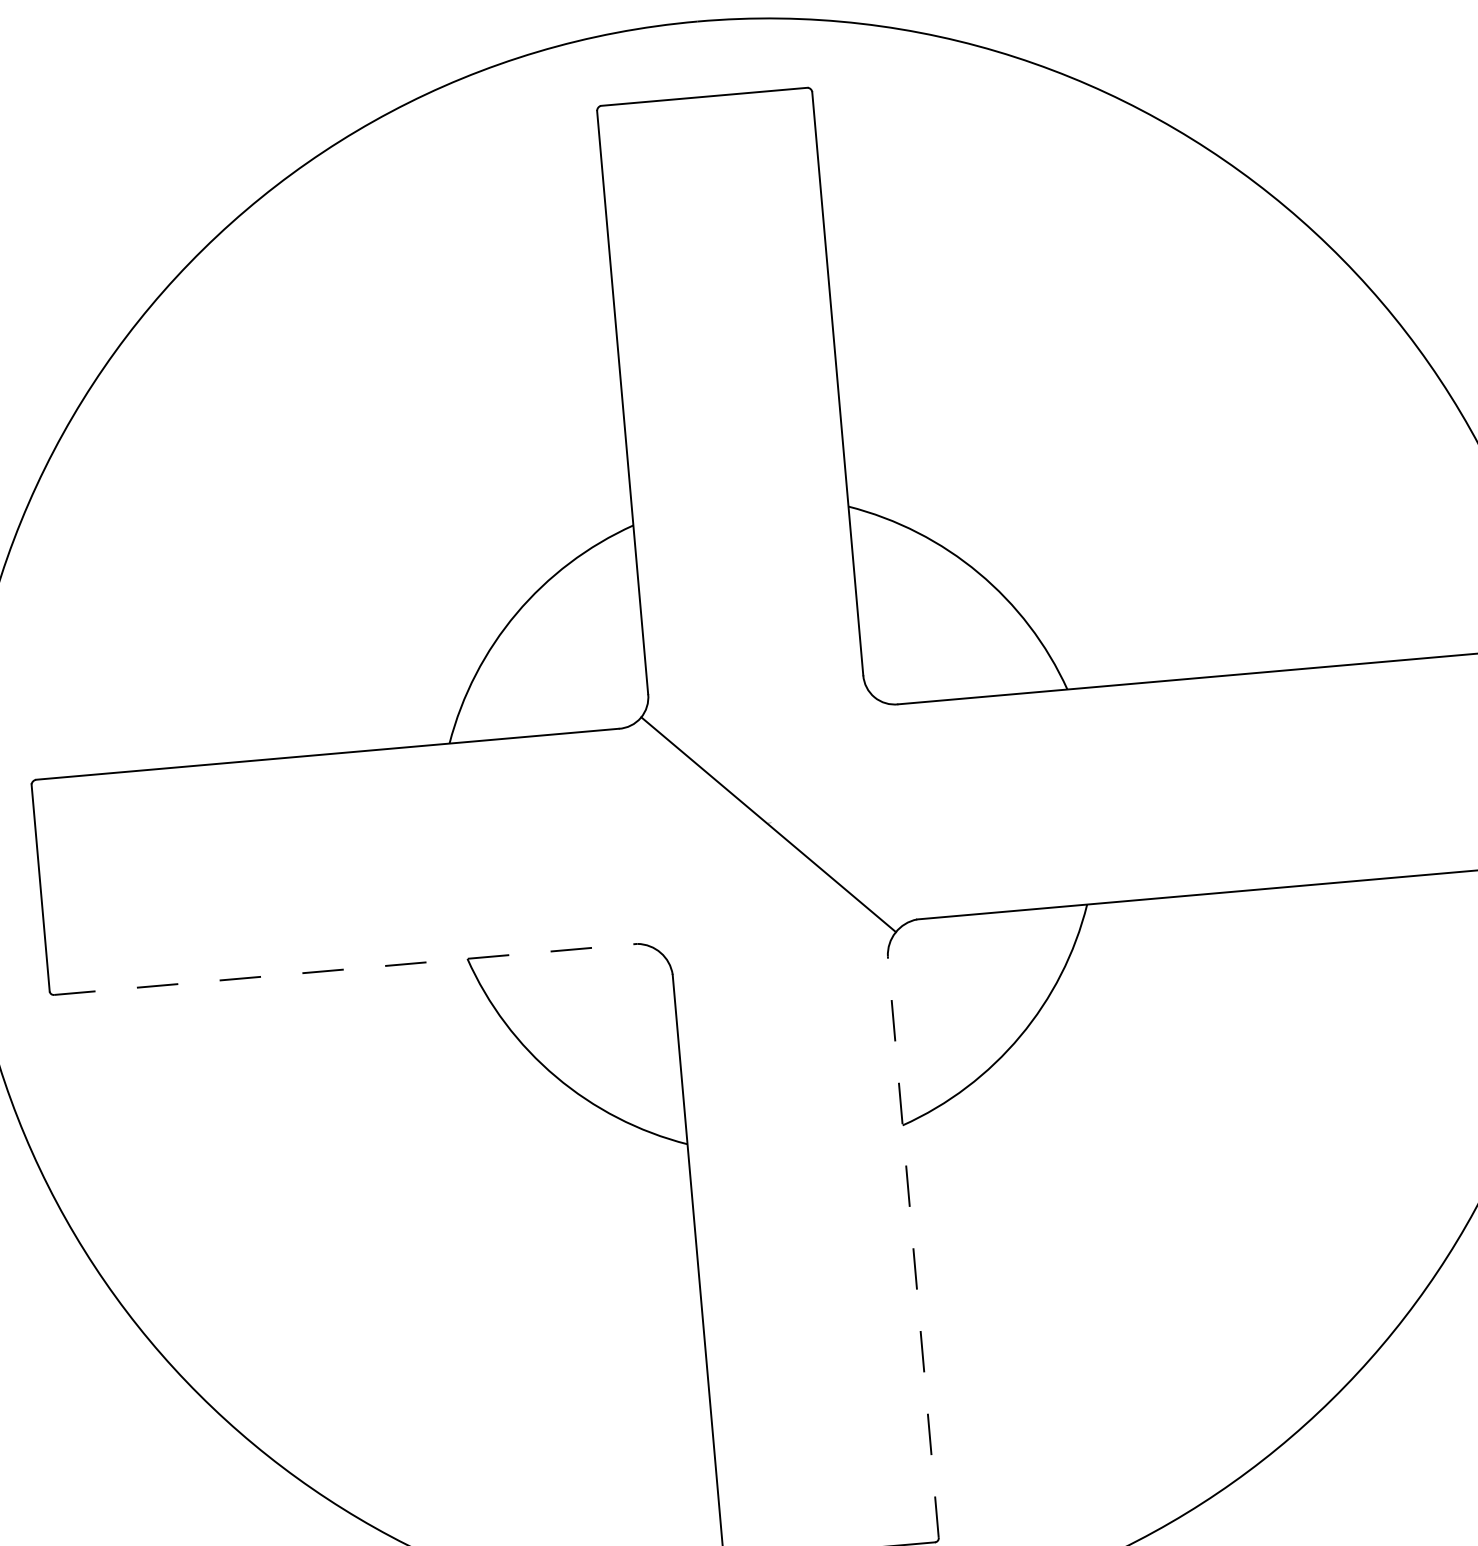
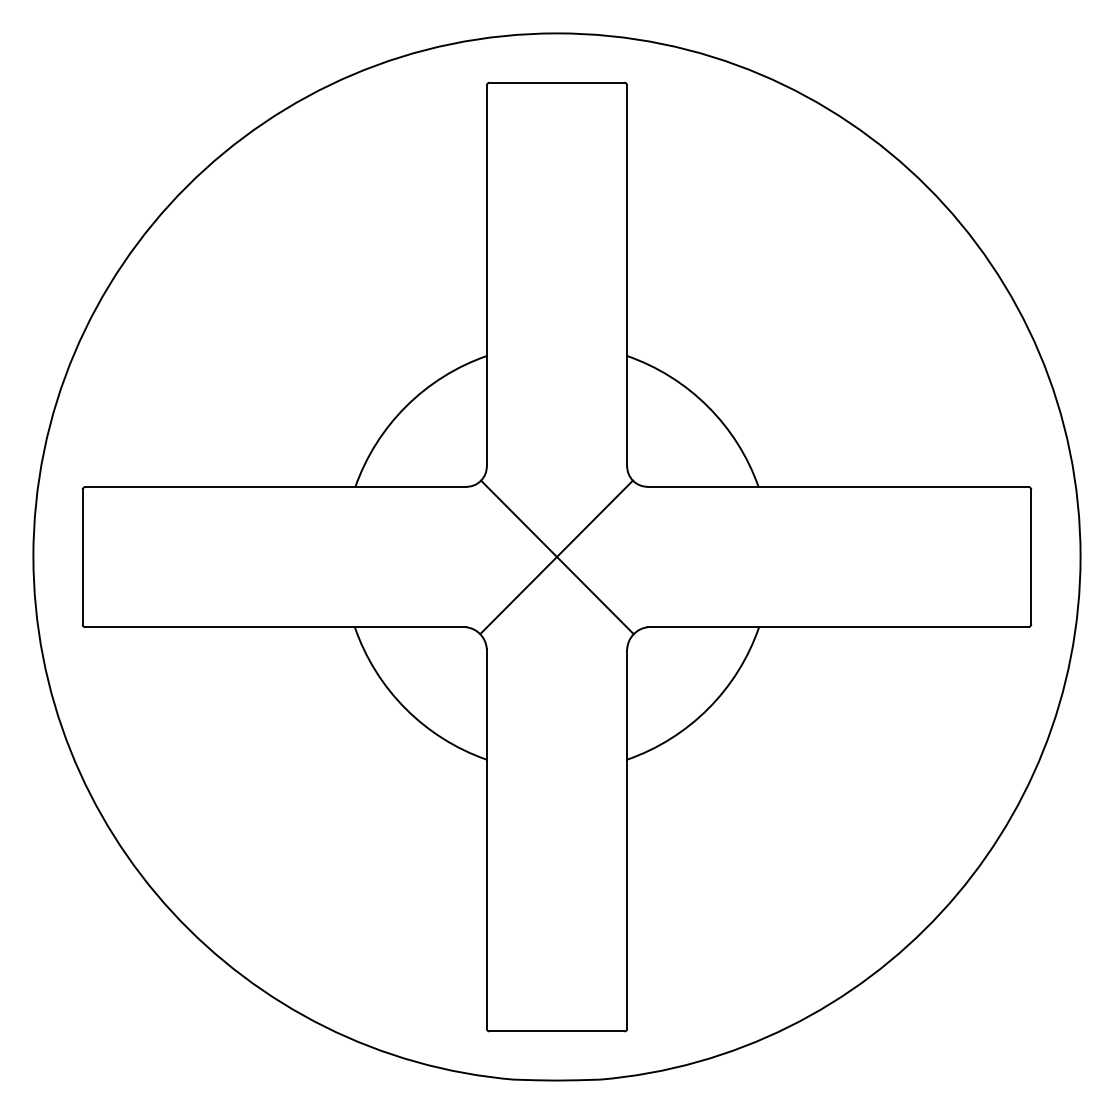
line: (767, 824) -> (556, 557), added
line: (347, 969) -> (276, 627), dashed -> solid
line: (913, 1247) -> (627, 839), dashed -> solid

